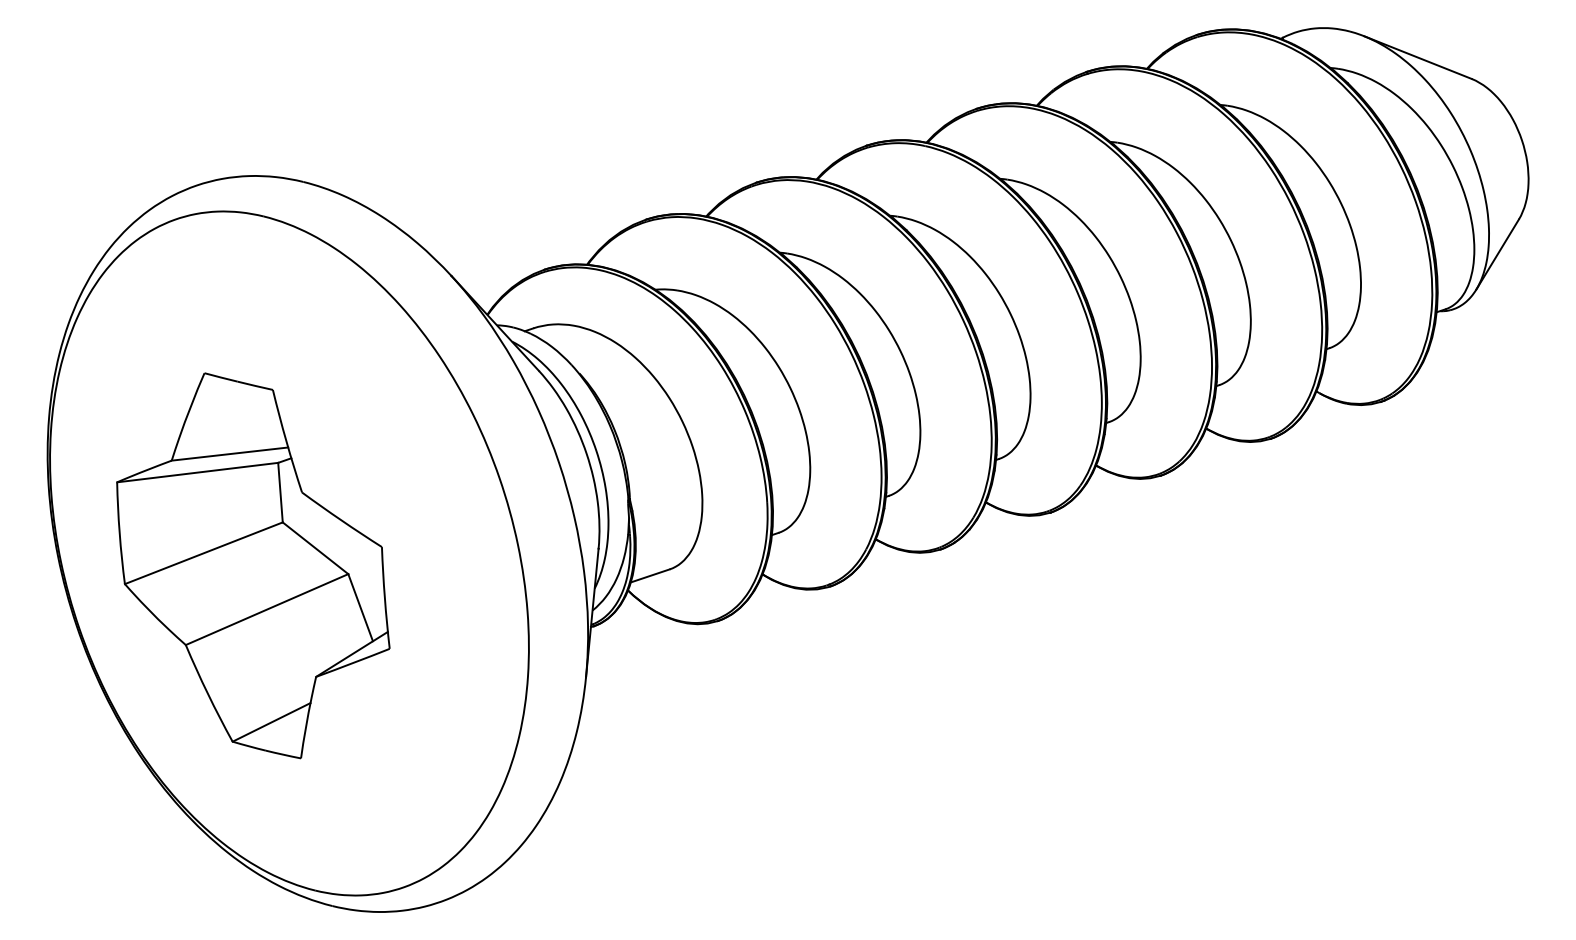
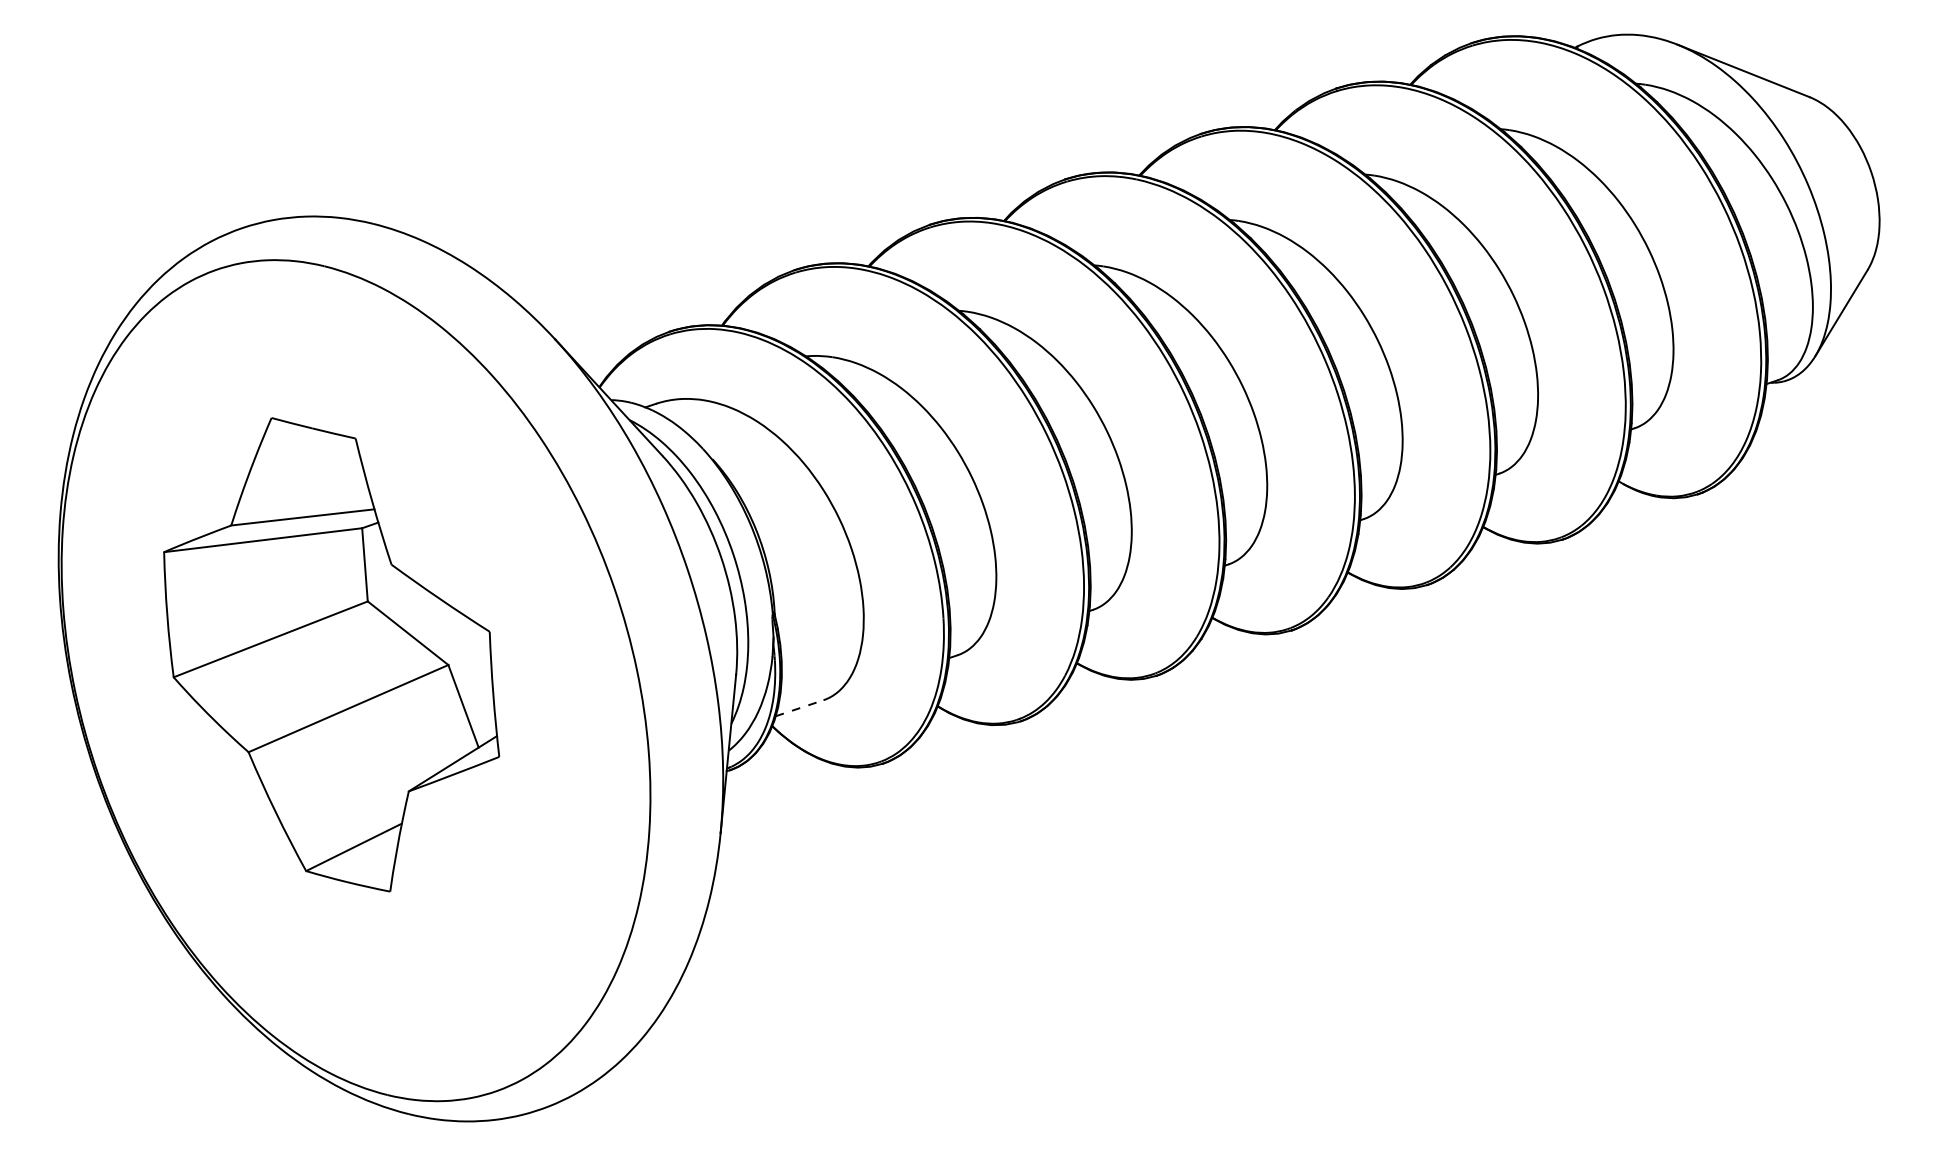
part: (253, 565) -> (331, 654), moved
line: (650, 576) -> (800, 708), solid -> dashed

